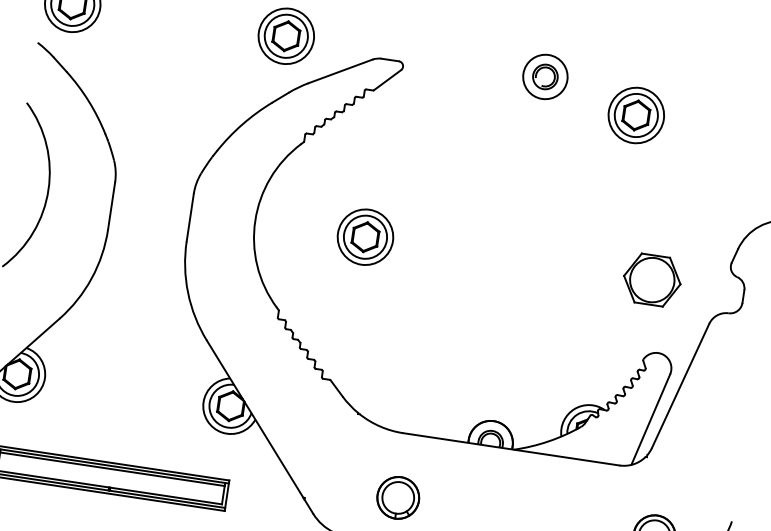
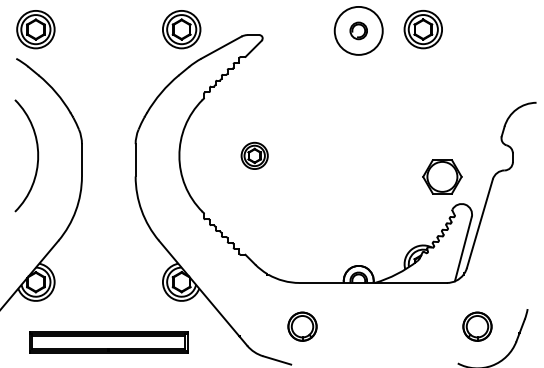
circle: (545, 76) -> (358, 30), size x1.6
part: (635, 115) -> (422, 29), moved
part: (365, 236) -> (254, 155), size x0.7
part: (652, 279) -> (442, 176), moved

